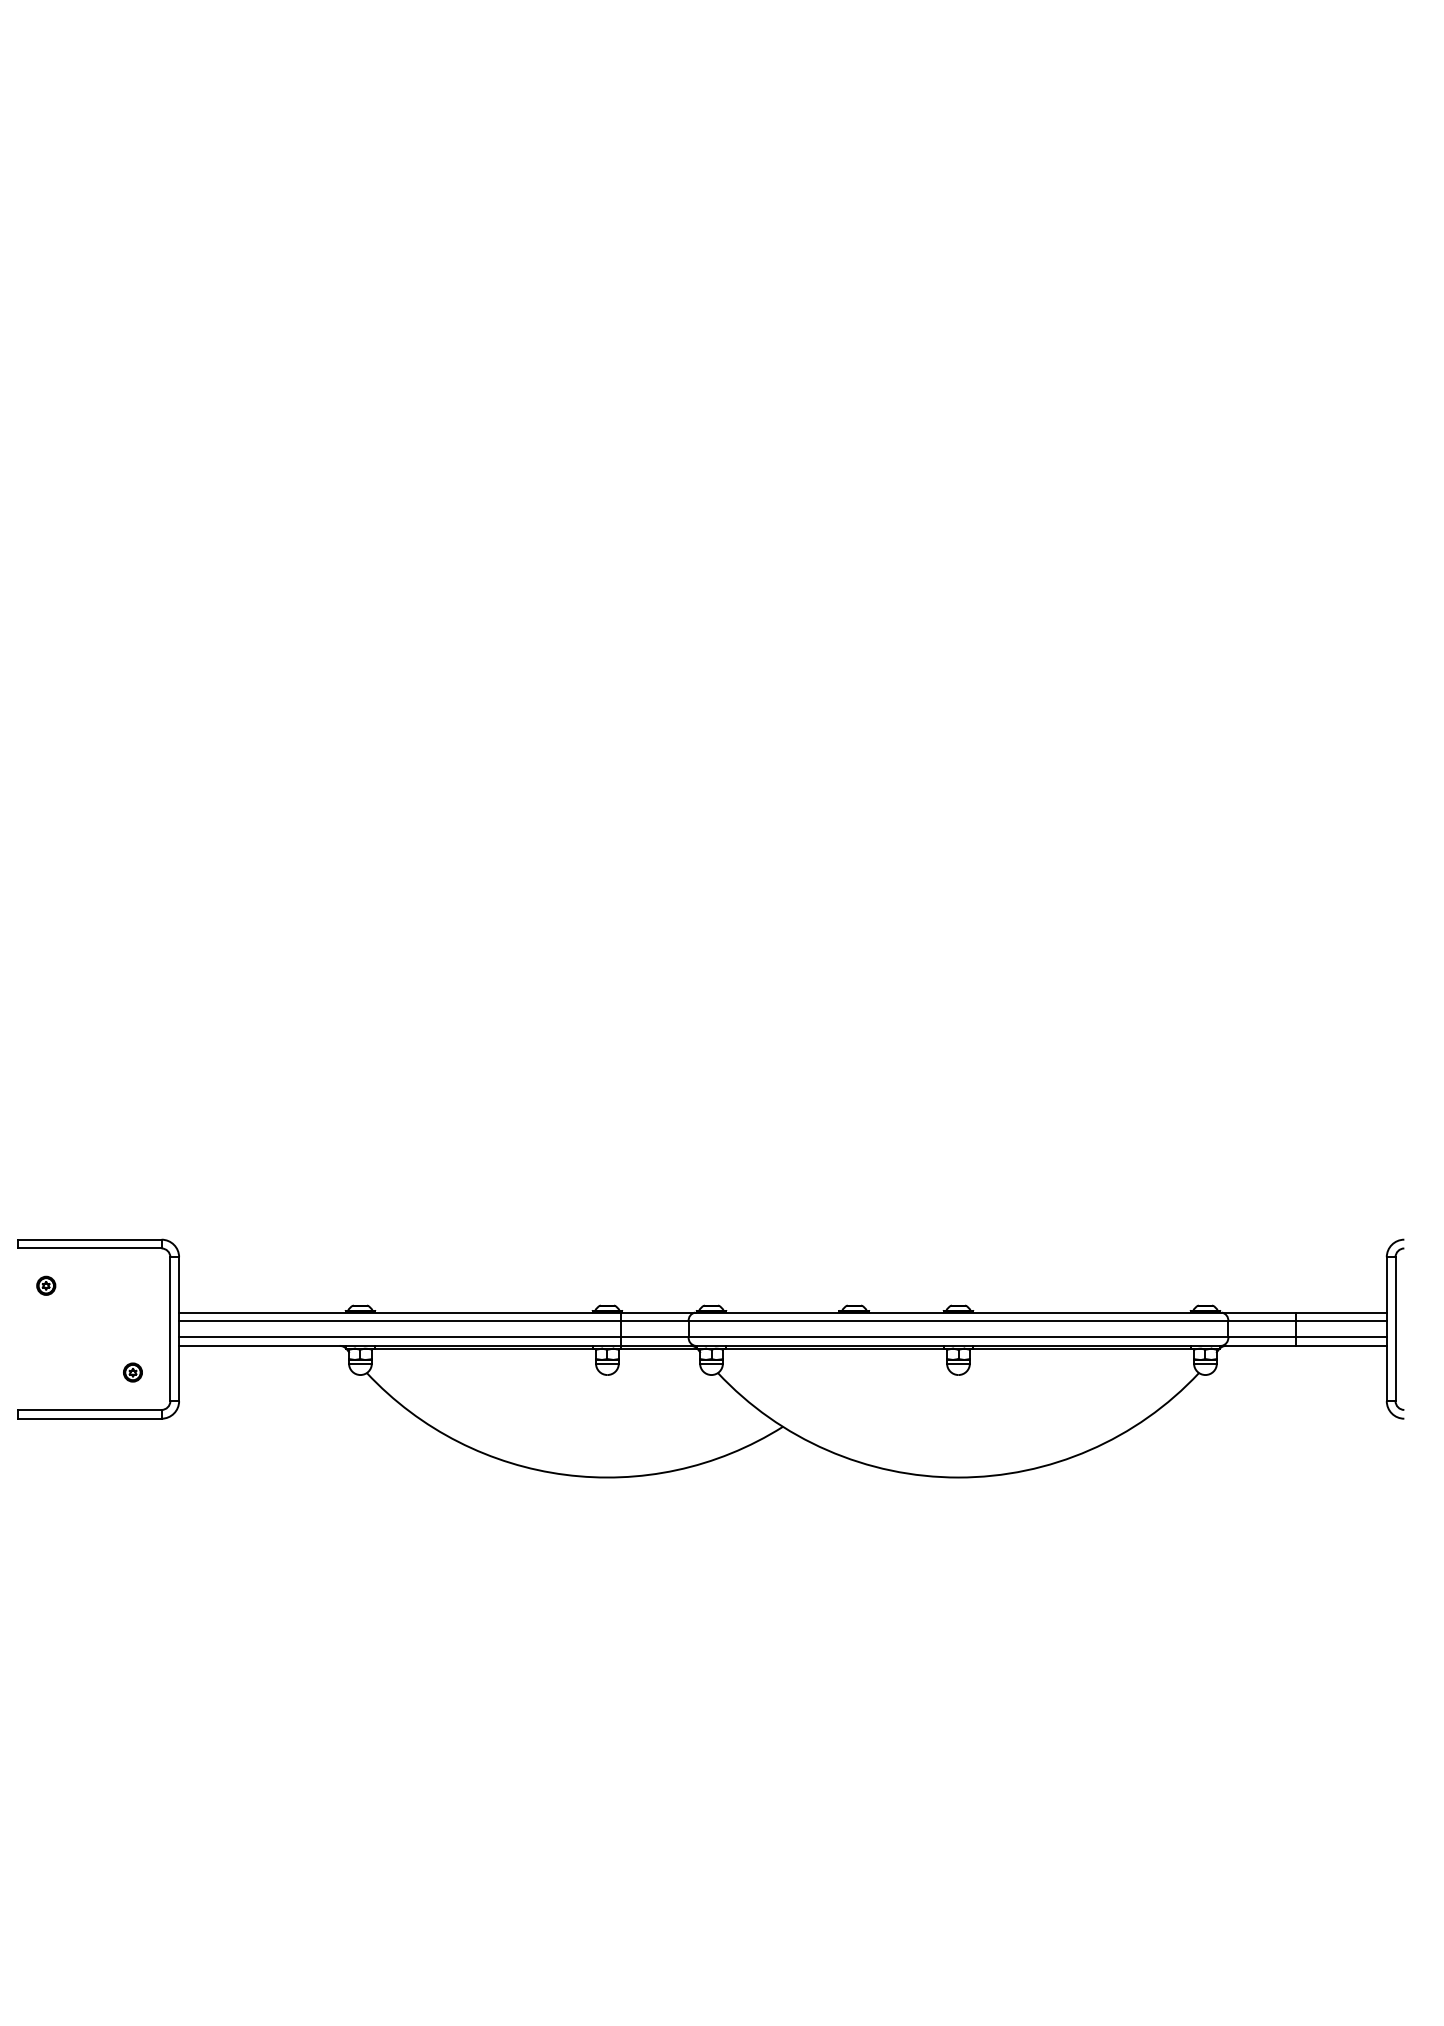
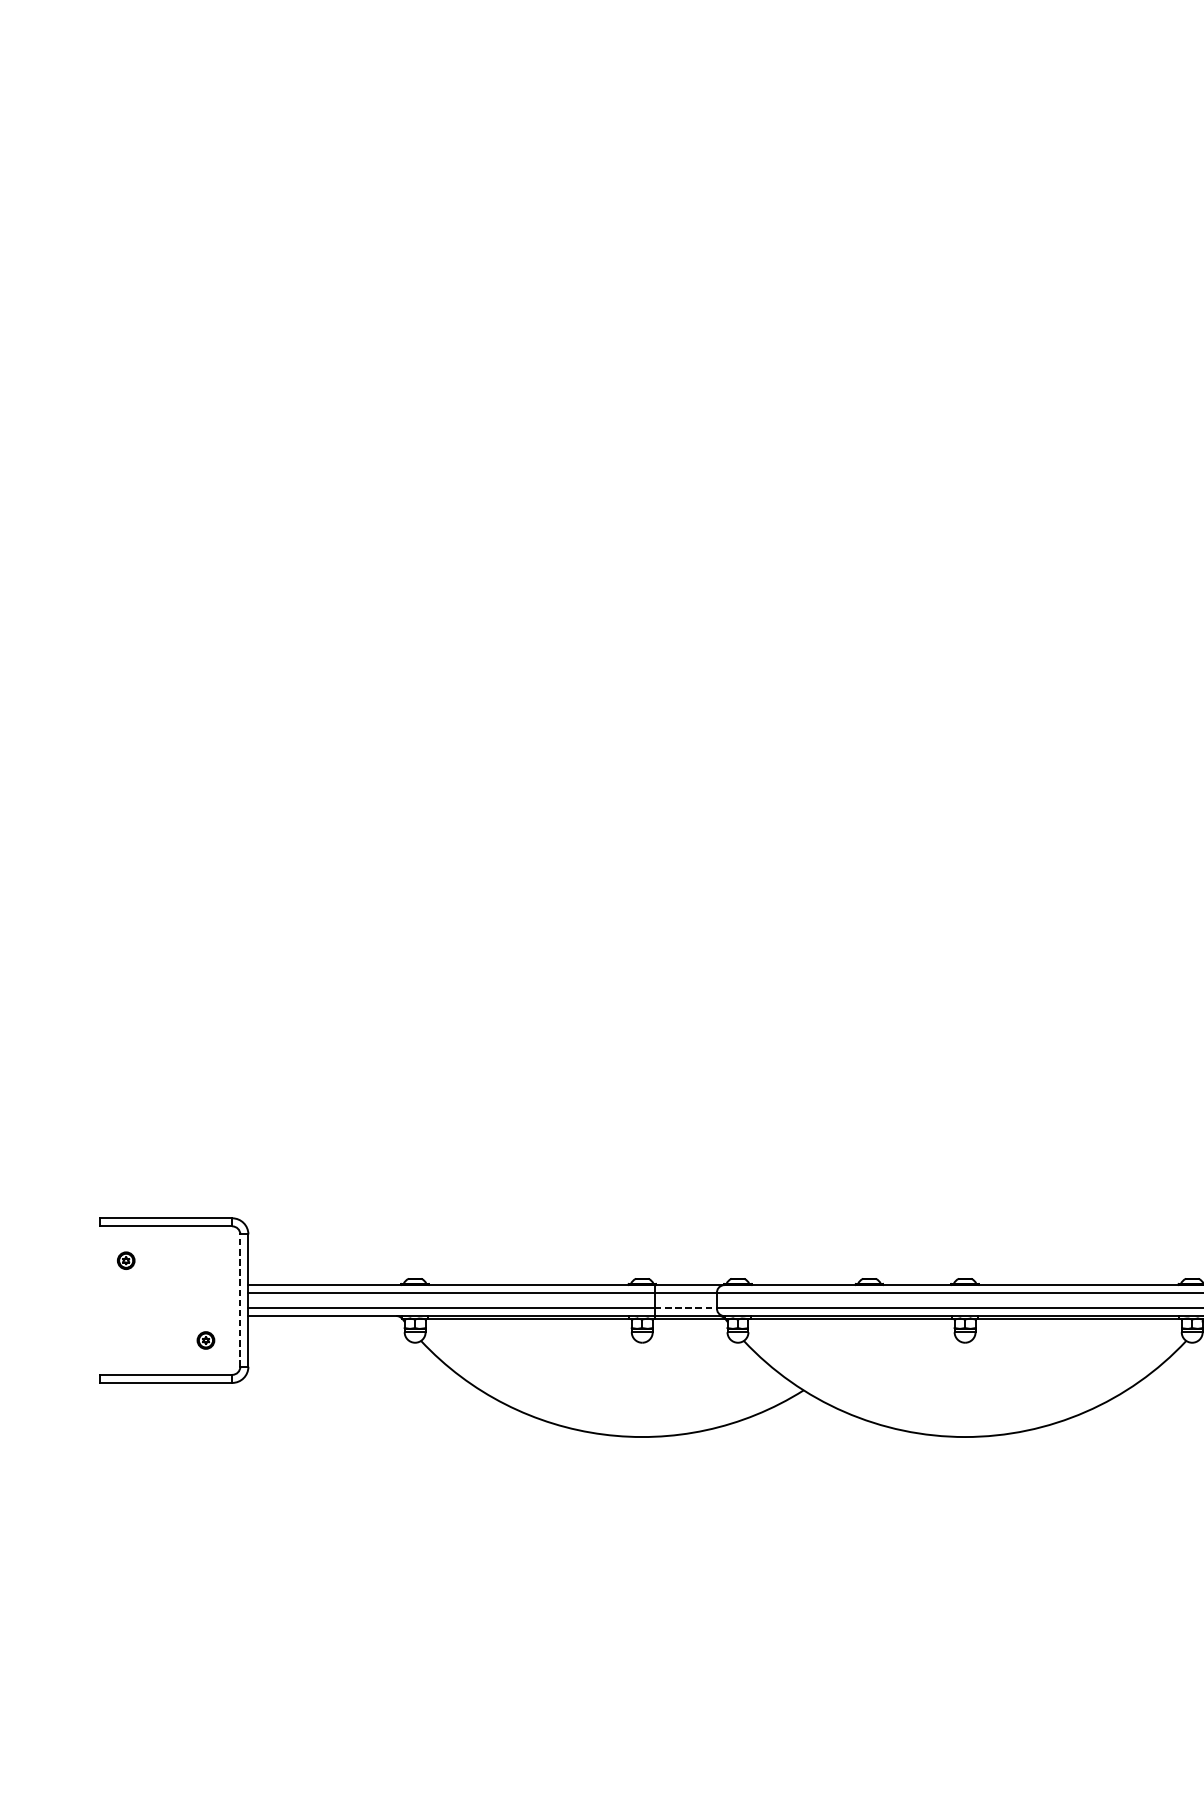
line: (170, 1329) -> (240, 1300), solid -> dashed
line: (655, 1337) -> (686, 1308), solid -> dashed

